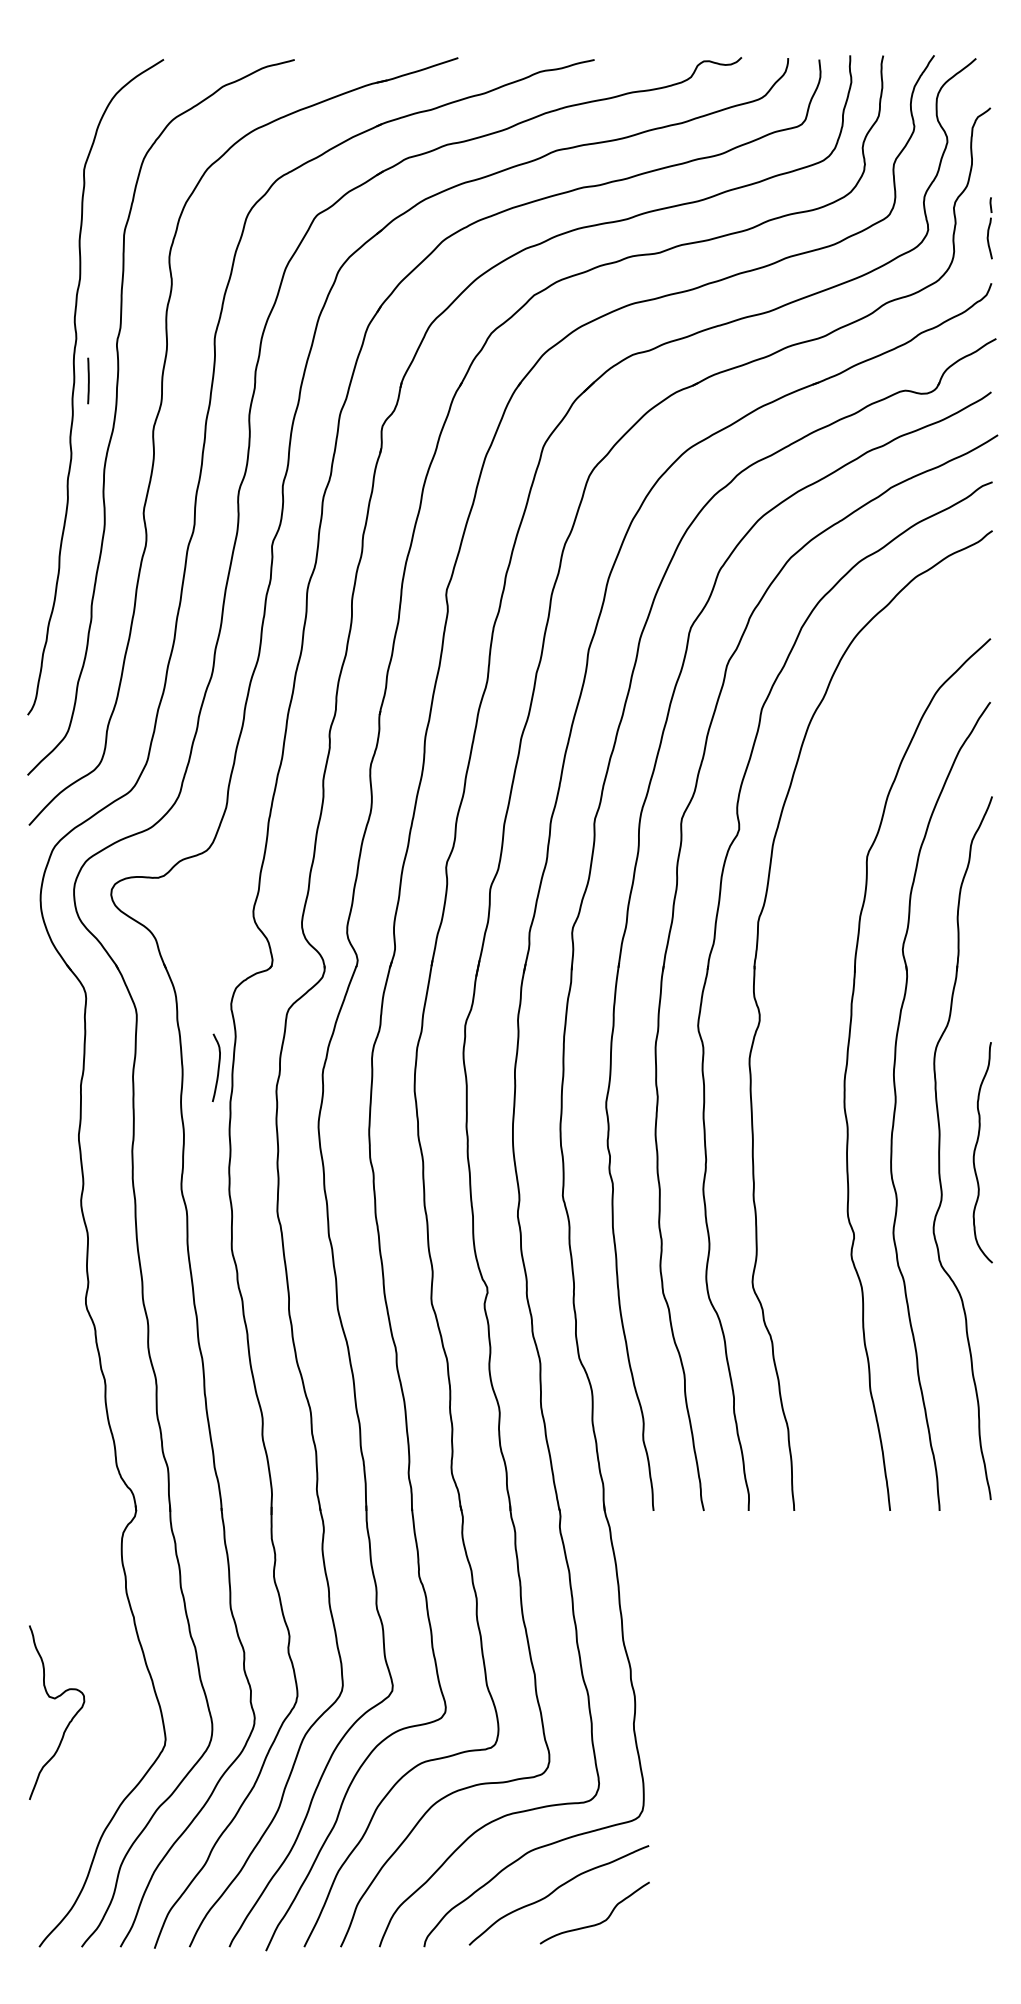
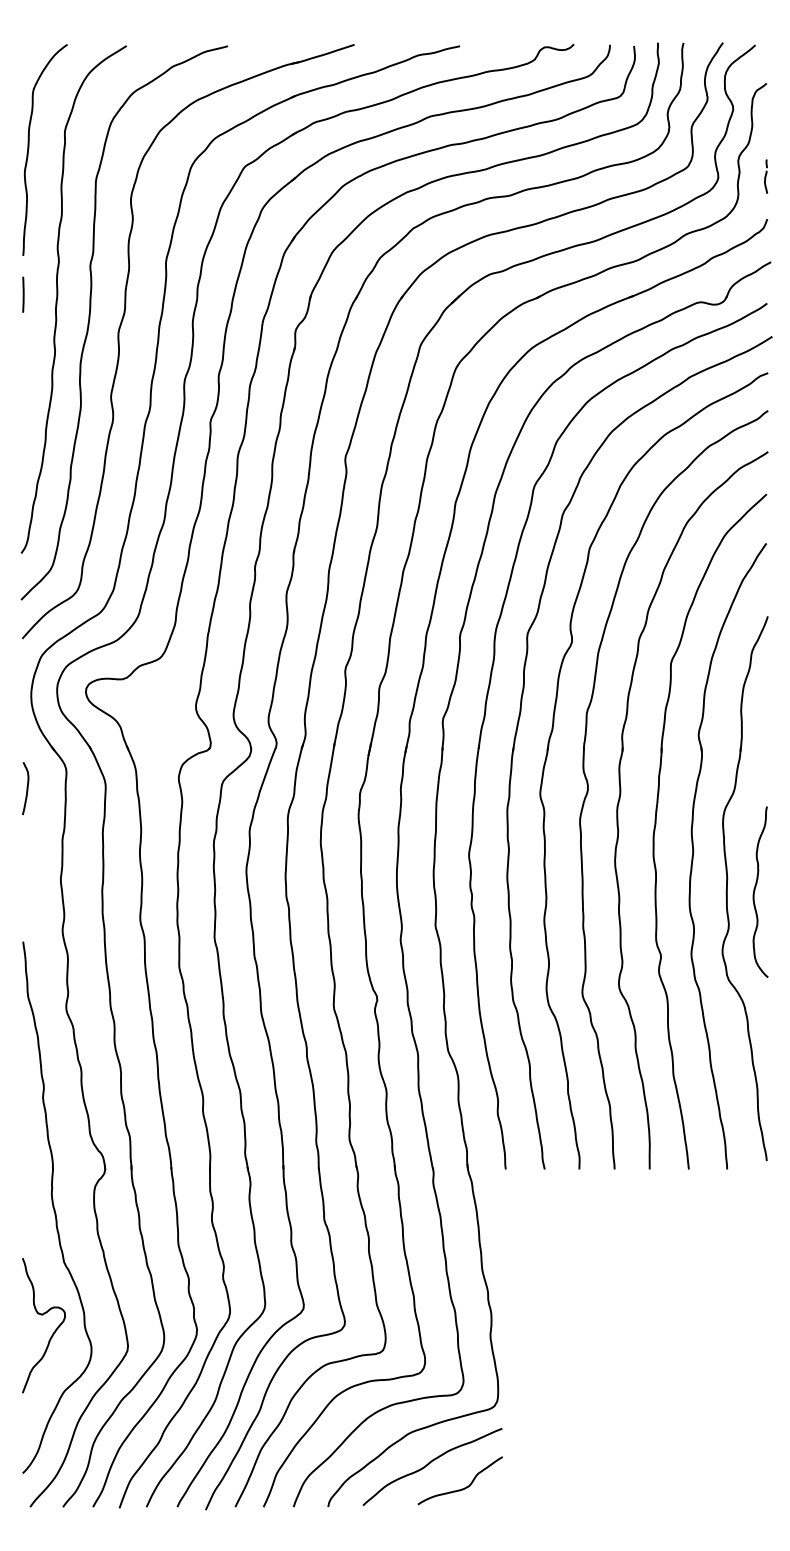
curve: (37, 193) -> (28, 149), added
part: (989, 228) -> (765, 176), size x0.71
line: (88, 380) -> (23, 294), moved
part: (802, 1027) -> (621, 795), added
curve: (217, 1068) -> (26, 789), moved
part: (74, 1559) -> (57, 1207), added

